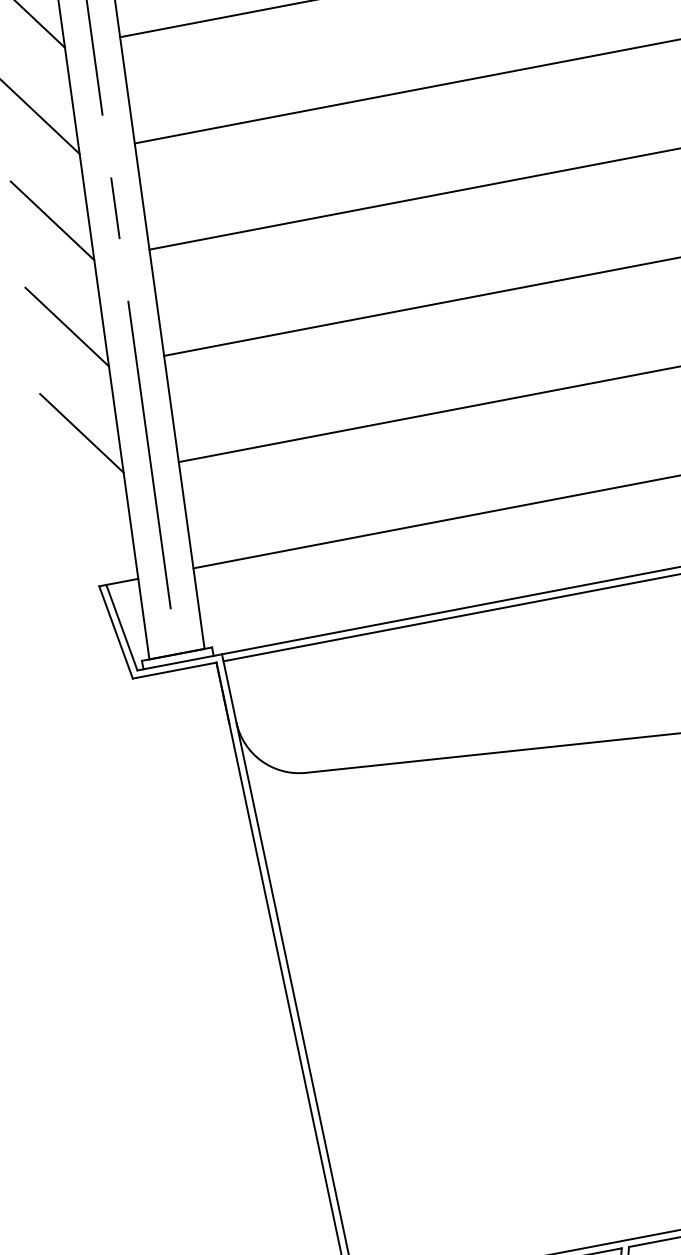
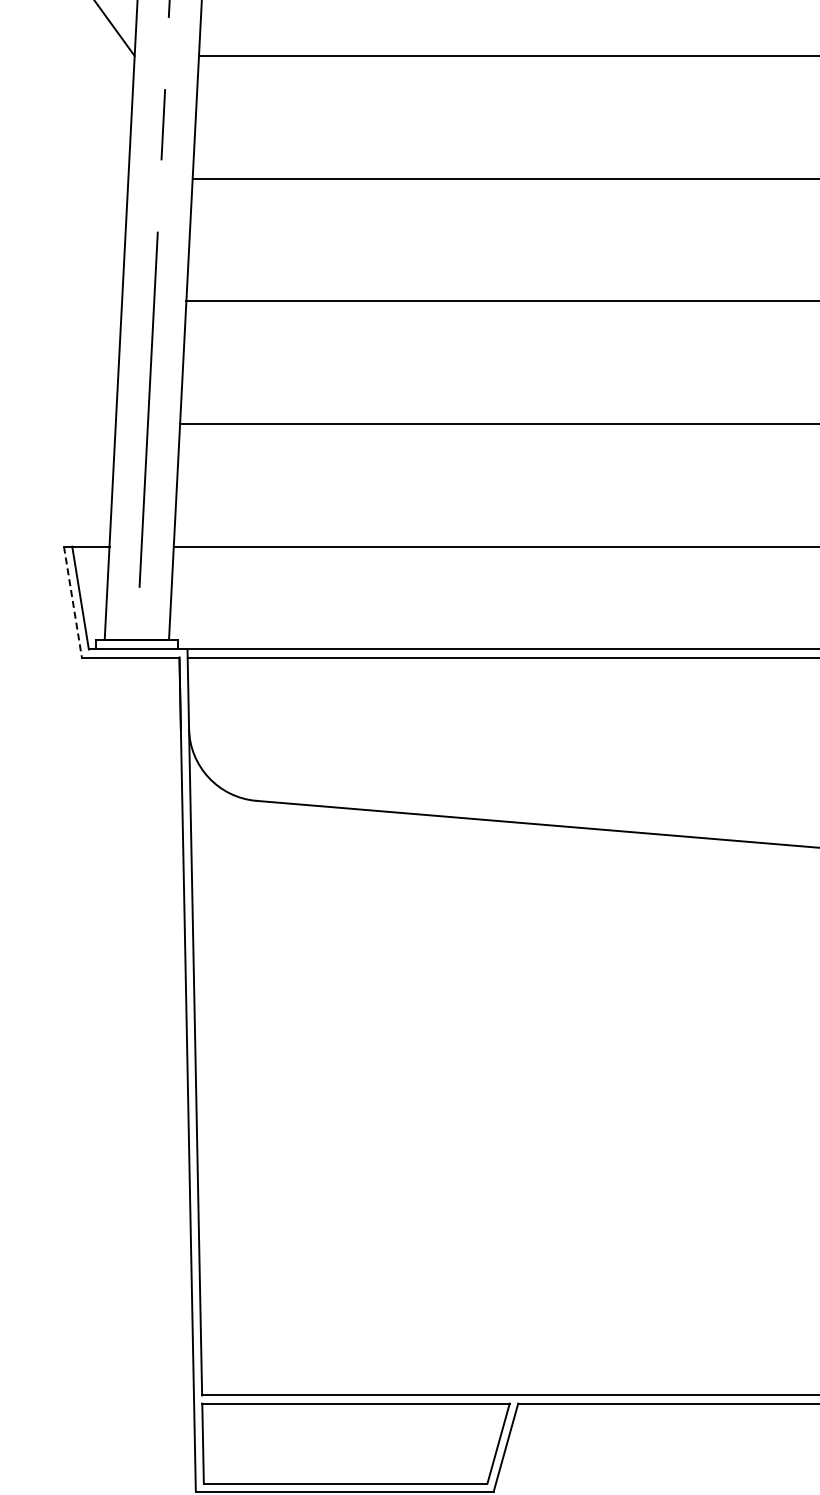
line: (52, 220) -> (89, 125), removed
line: (67, 326) -> (83, 247), removed
line: (81, 433) -> (76, 370), removed
line: (116, 632) -> (73, 602), solid -> dashed

